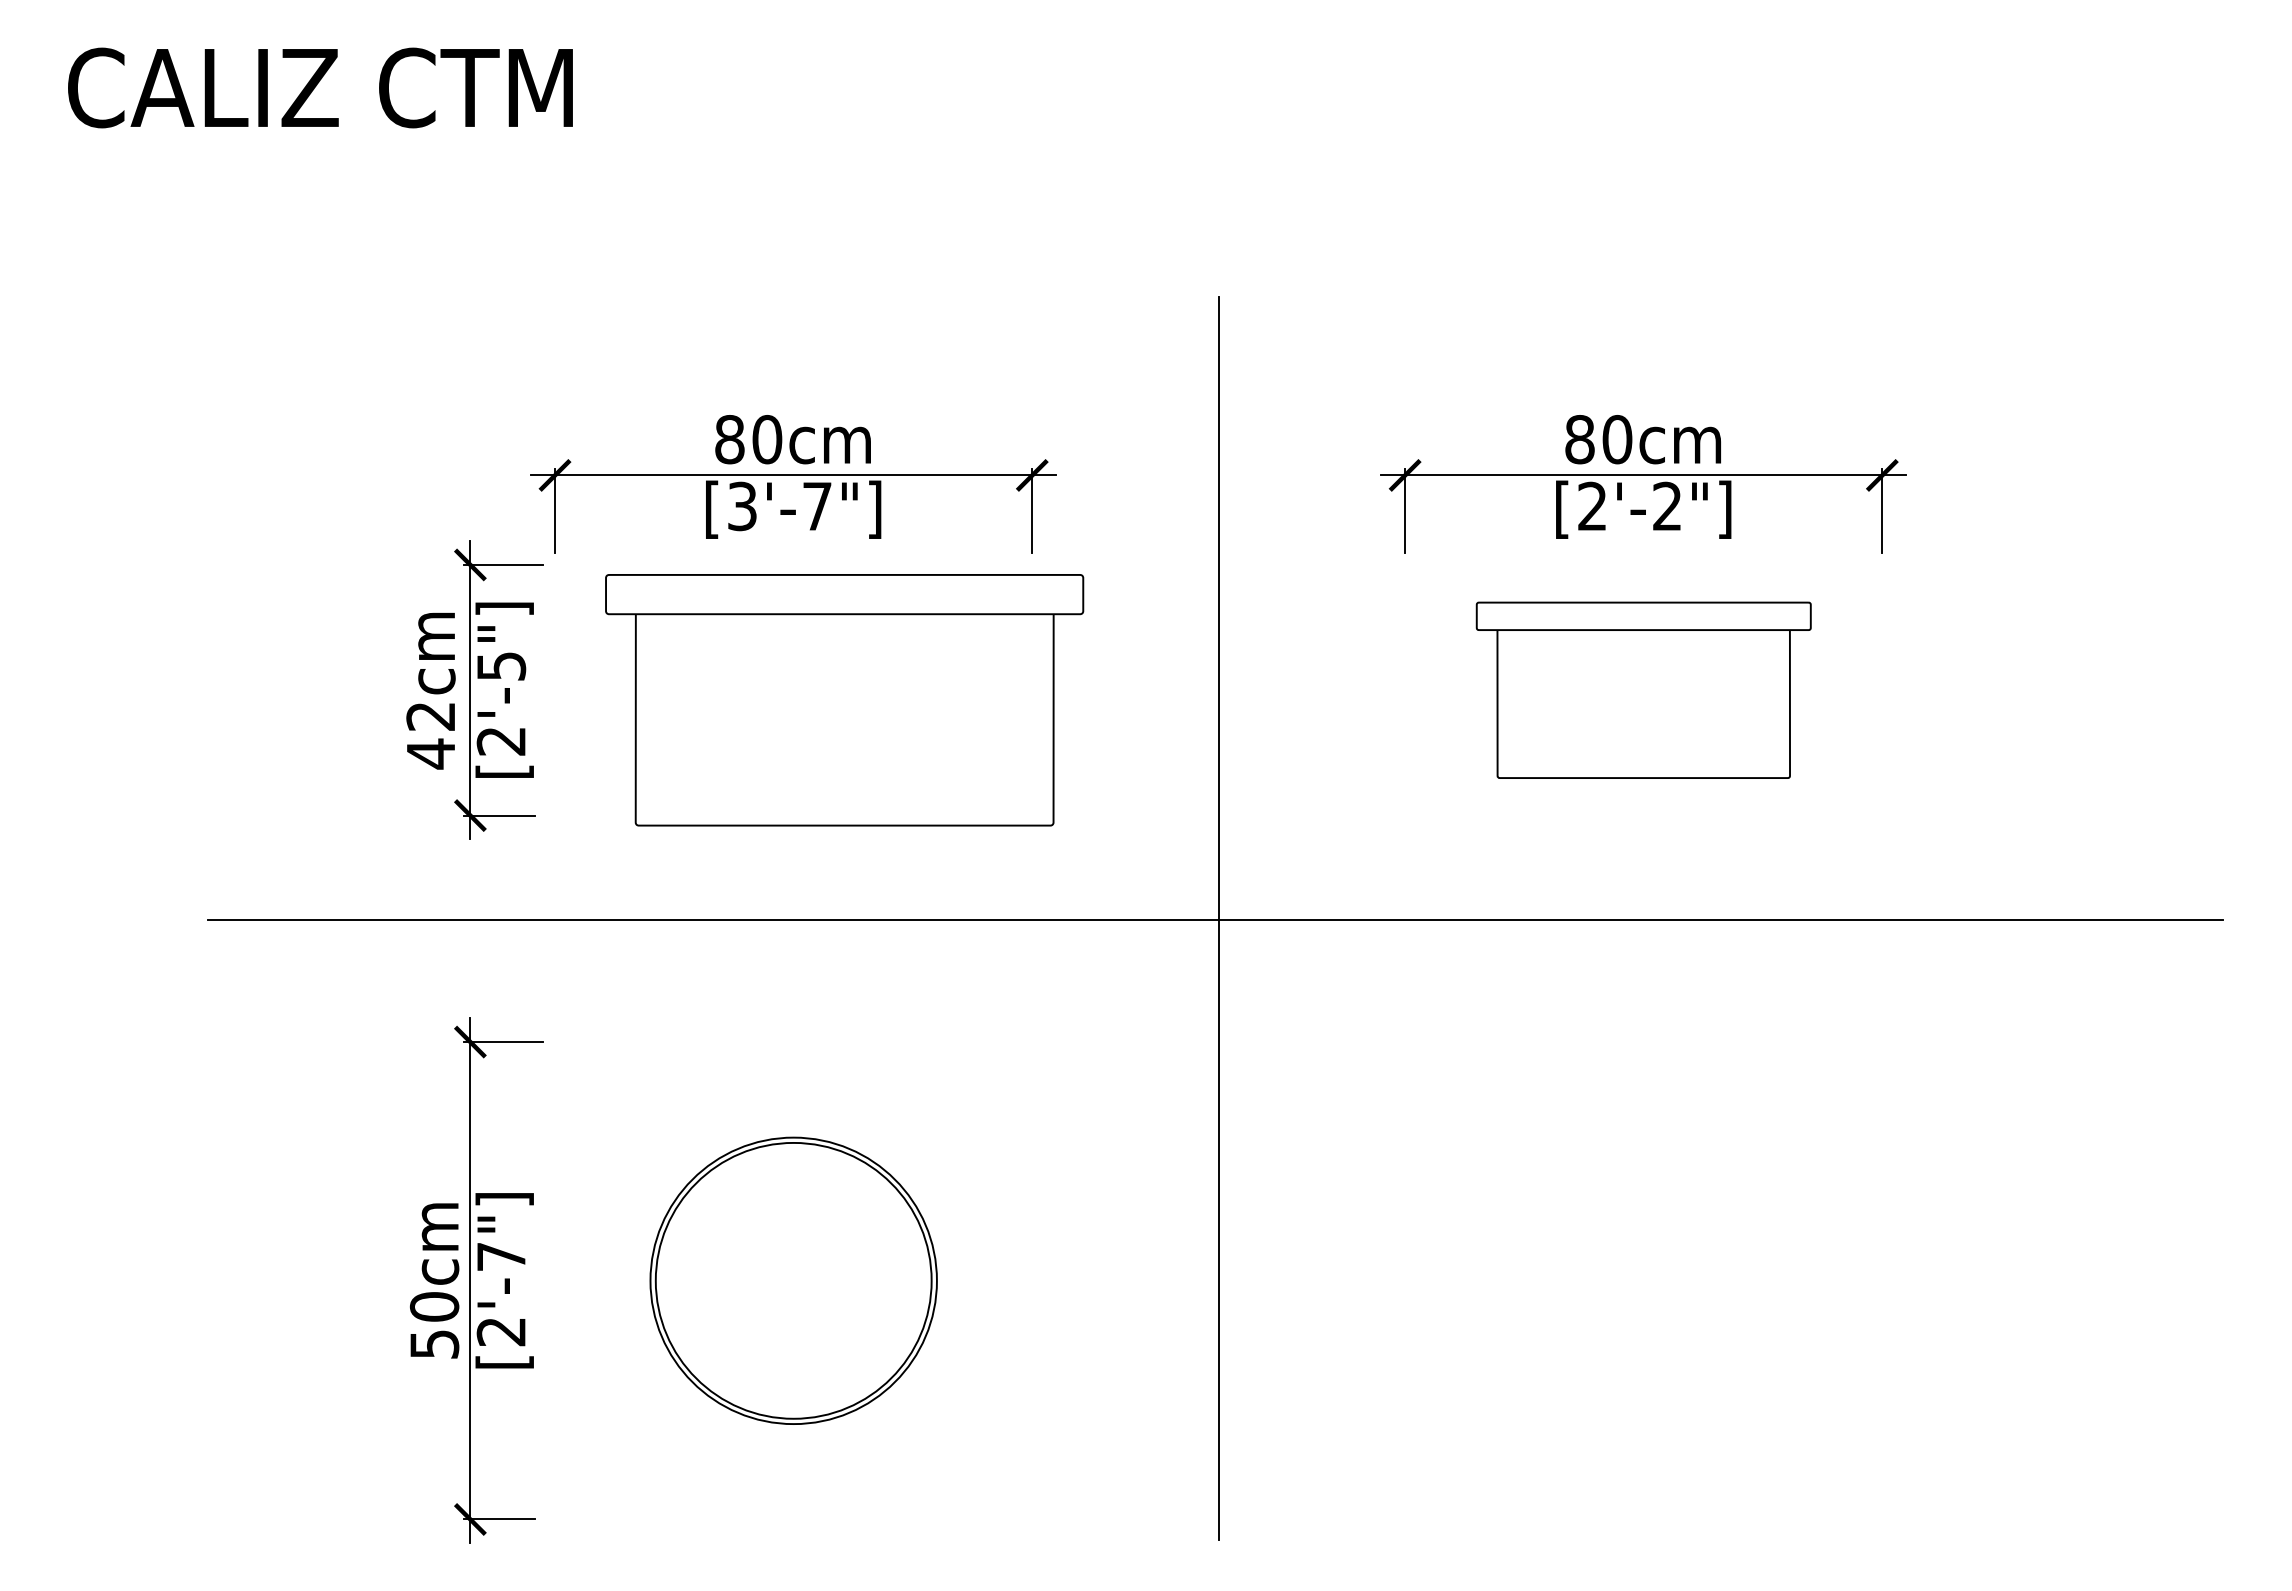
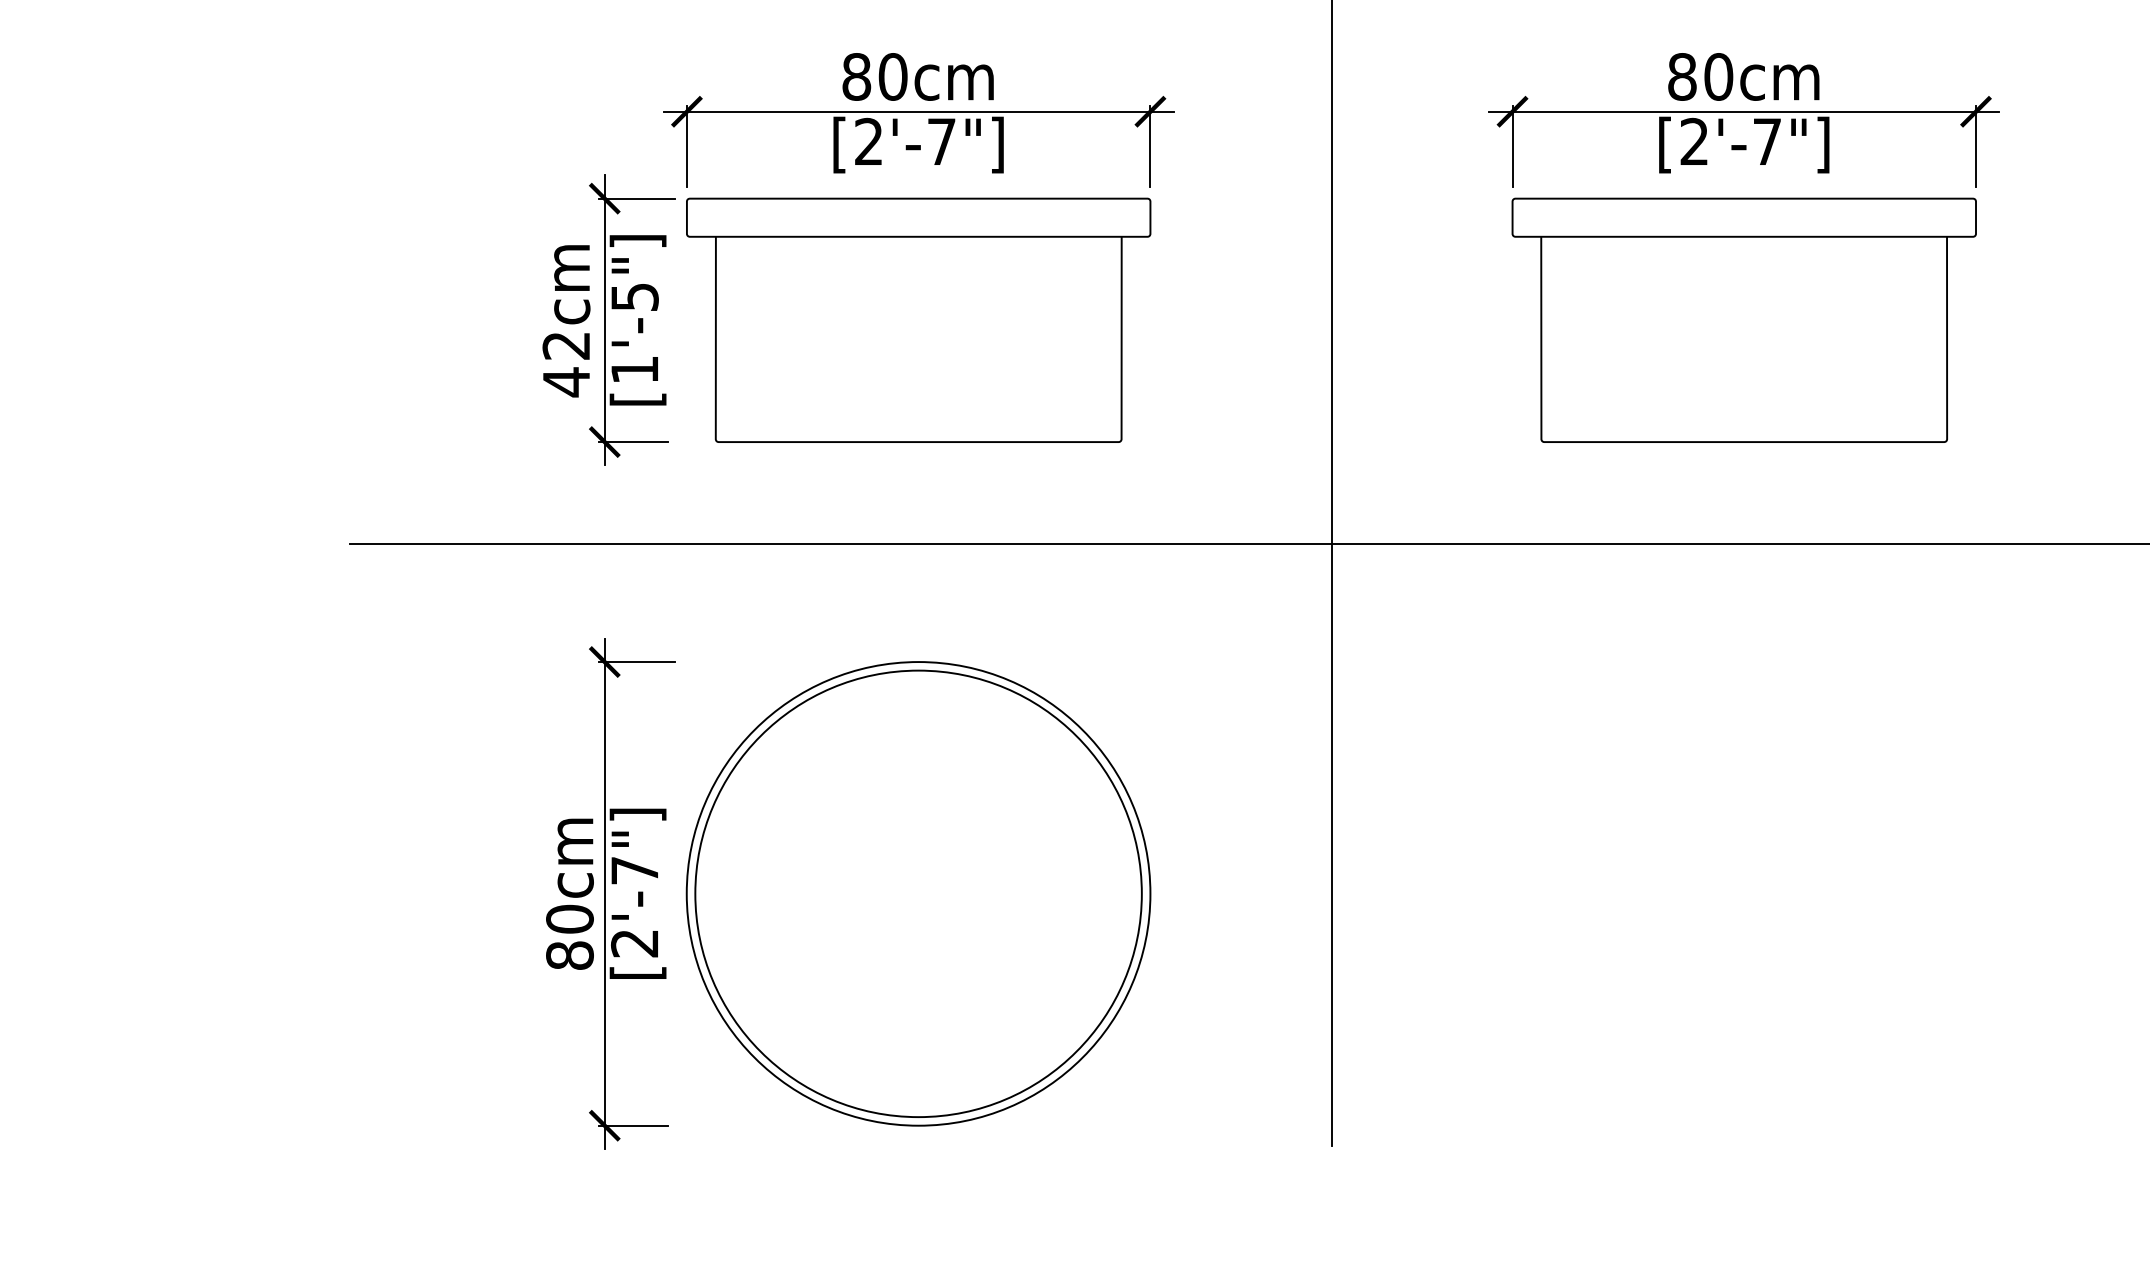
text: (1667, 505) -> (1767, 140), [2'-2"] -> [2'-7"]
text: (742, 506) -> (869, 141), [3'-7"] -> [2'-7"]
part: (1643, 690) -> (1744, 320), size x1.43
part: (844, 700) -> (918, 320), moved
text: (500, 741) -> (633, 370), [2'-5"] -> [1'-5"]
part: (793, 1280) -> (918, 893), size x1.67
text: (434, 1344) -> (569, 955), 50cm -> 80cm

